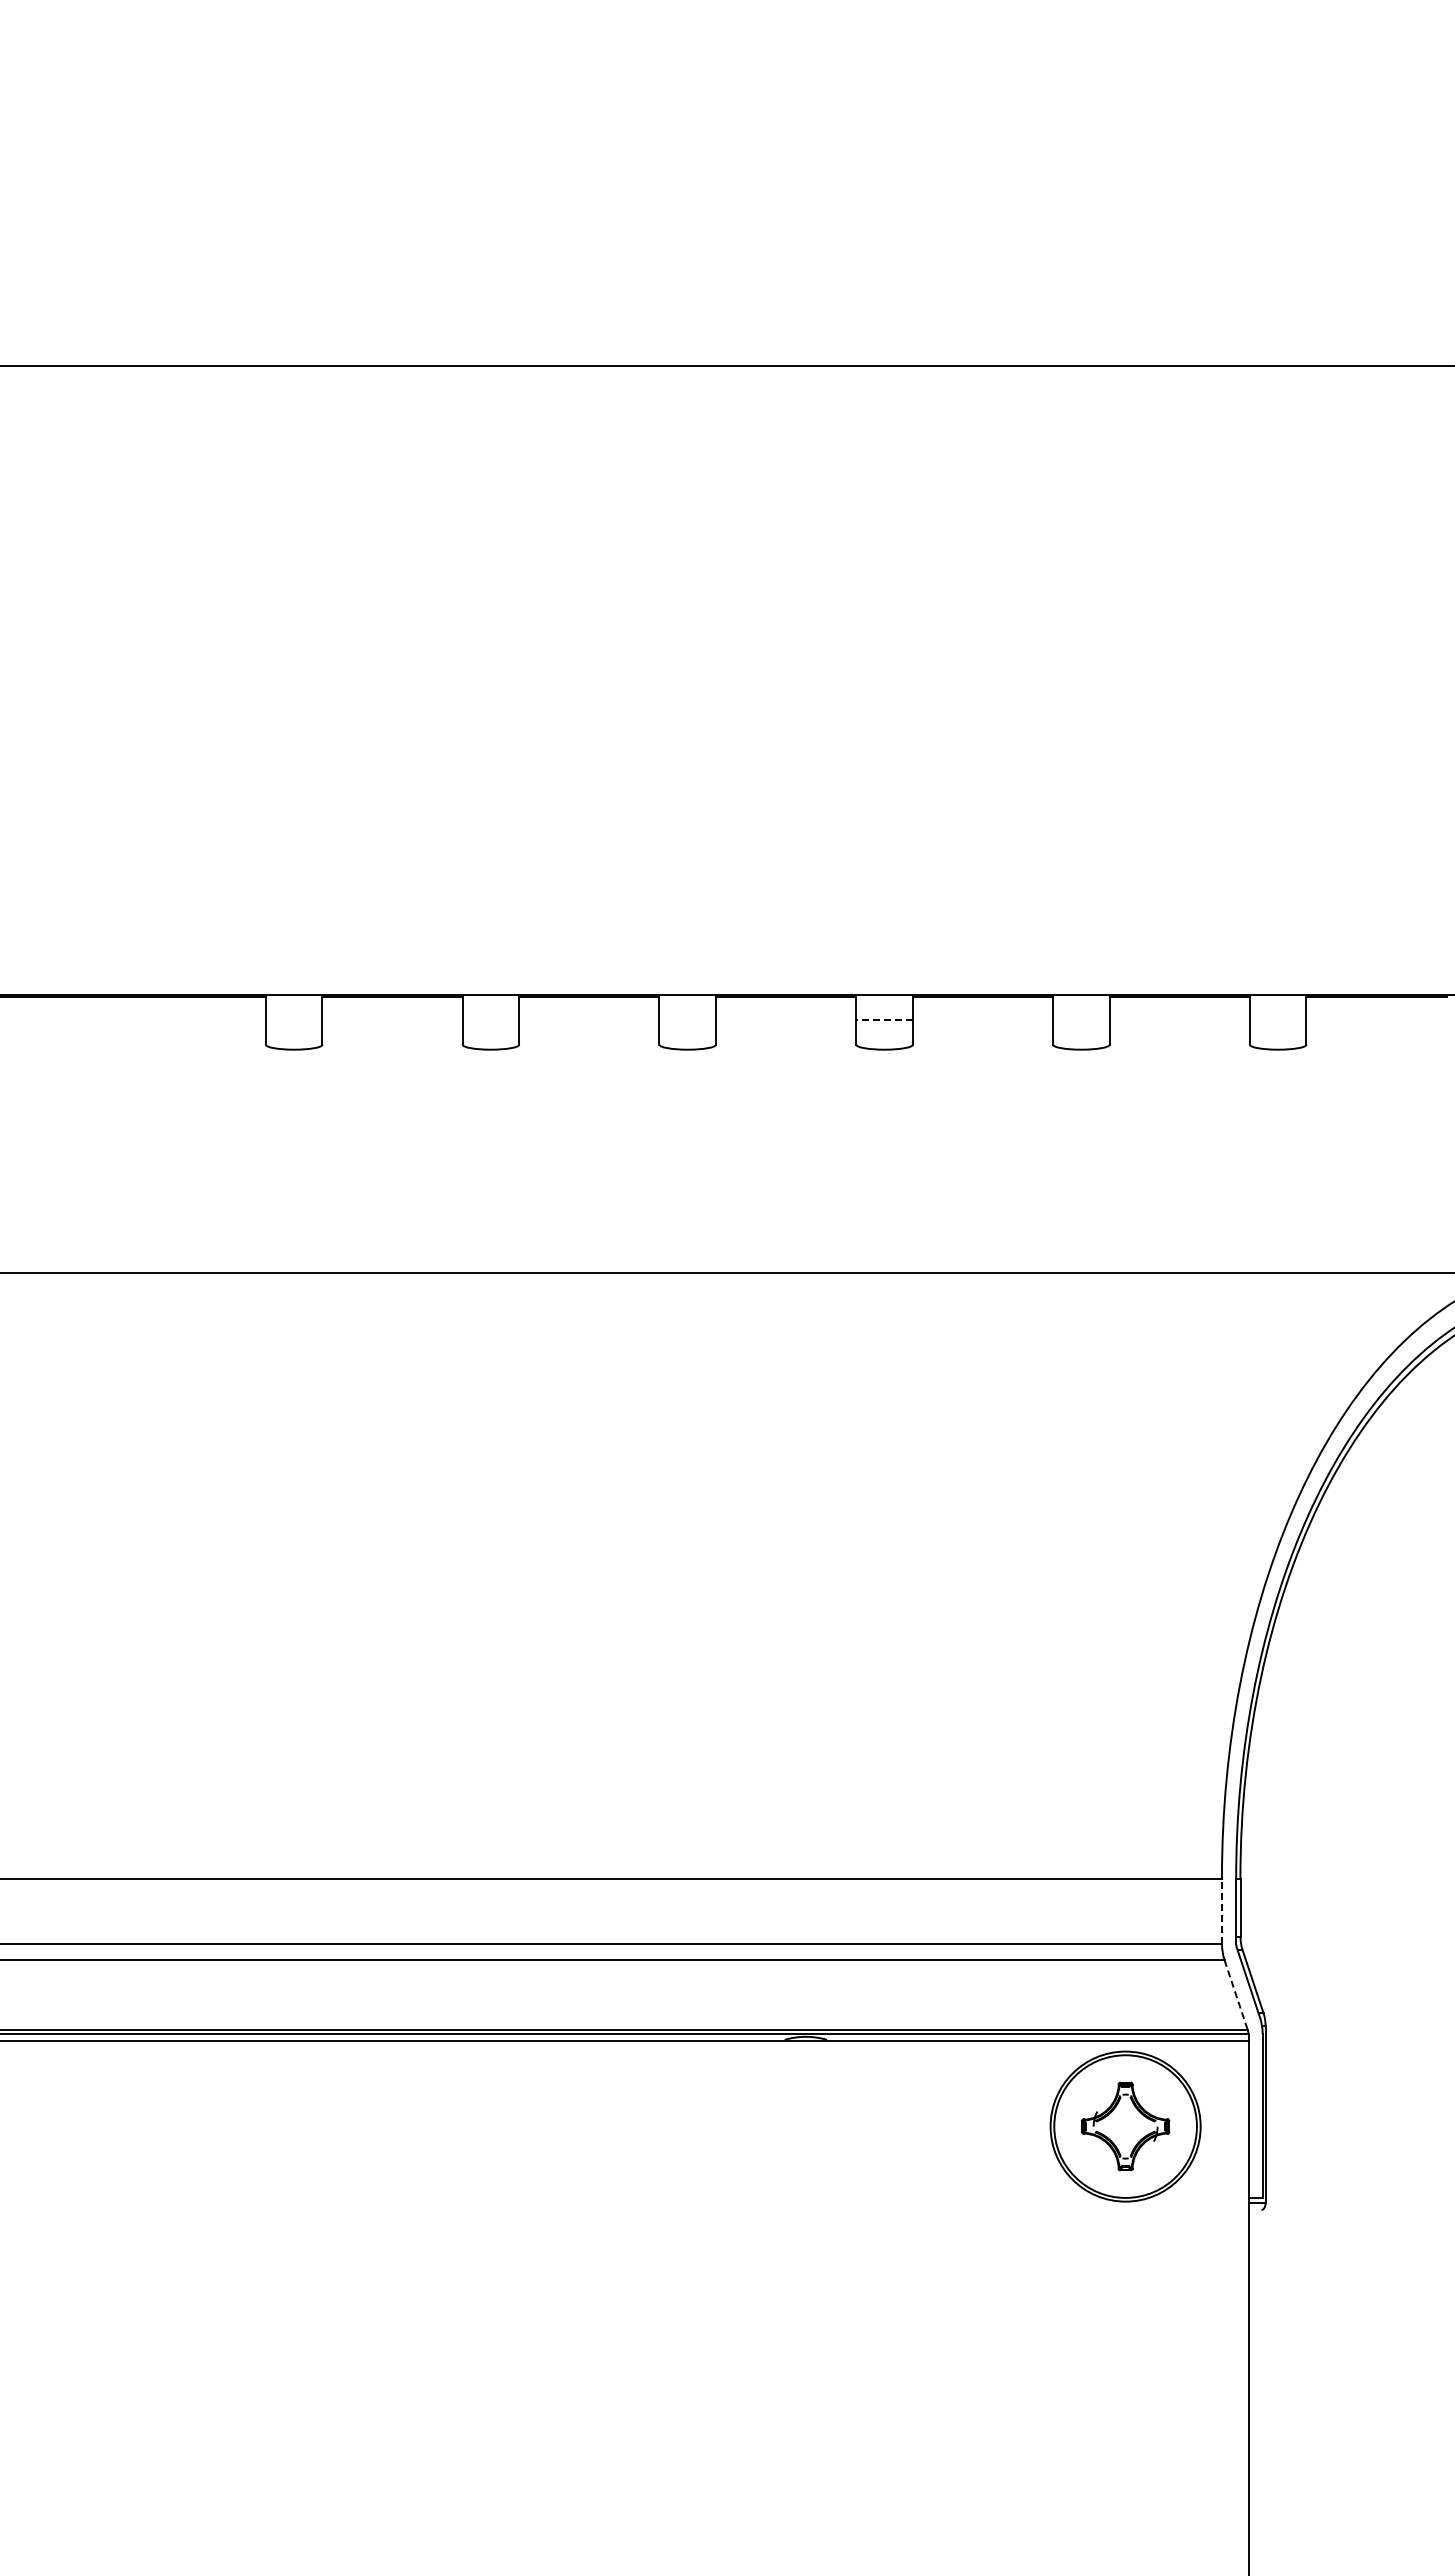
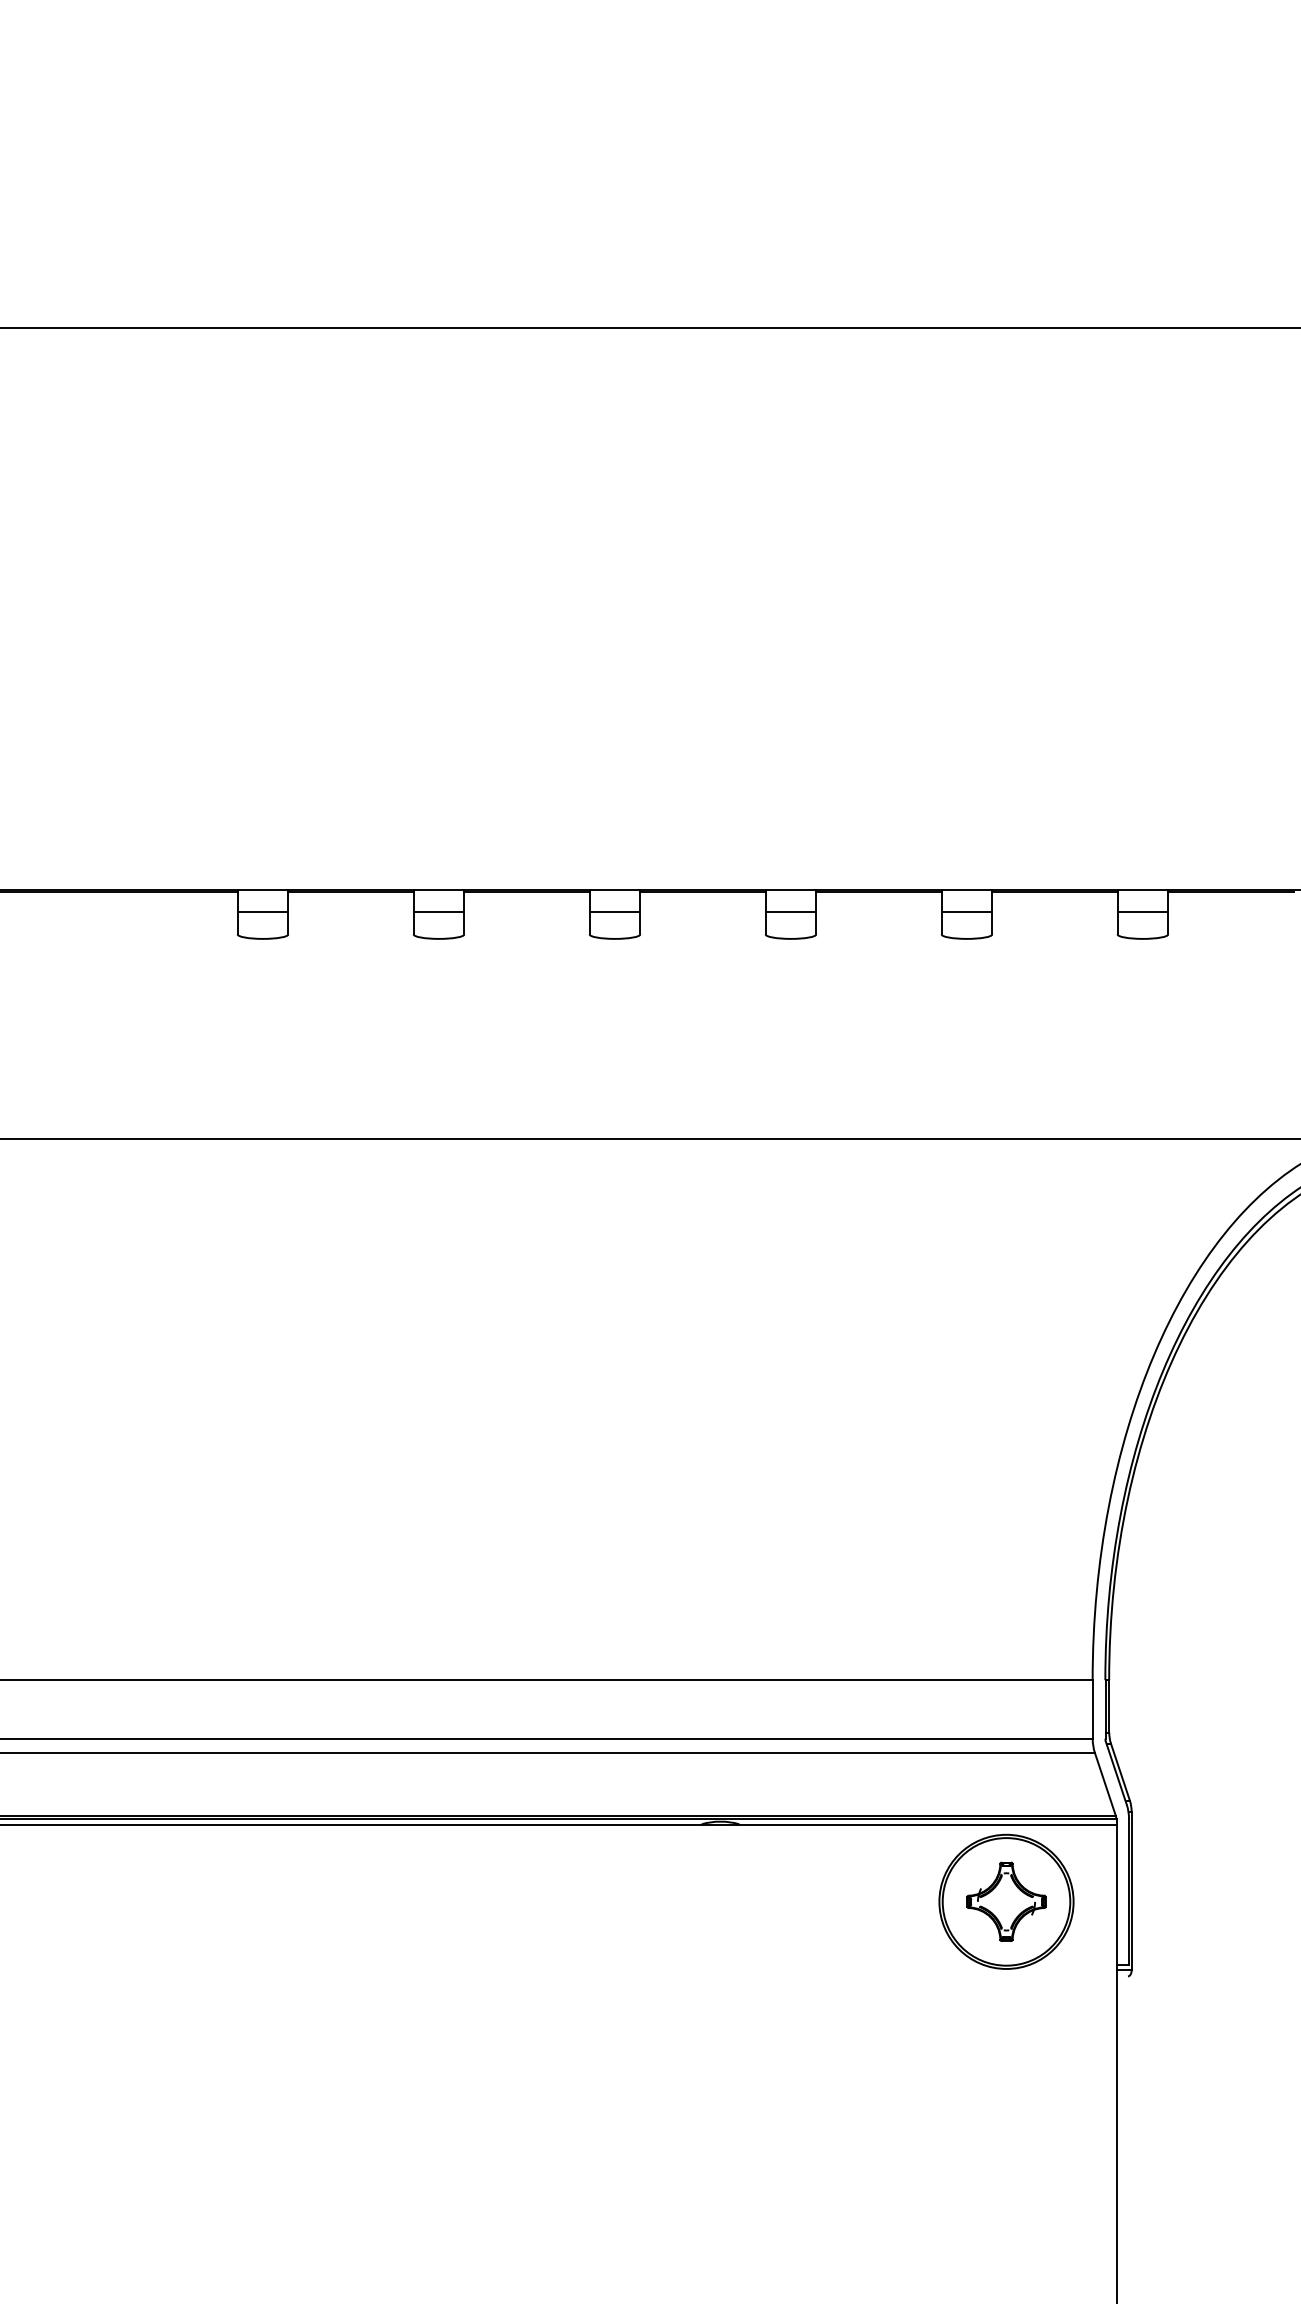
line: (293, 1019) -> (262, 911), added
line: (490, 1019) -> (438, 911), added
line: (687, 1019) -> (614, 911), added
line: (884, 1019) -> (790, 911), dashed -> solid
line: (1081, 1019) -> (967, 911), added
line: (1277, 1019) -> (1142, 911), added
line: (1222, 1911) -> (1093, 1709), dashed -> solid
line: (1236, 1995) -> (1105, 1784), dashed -> solid

